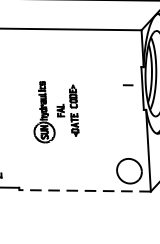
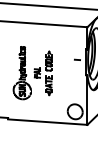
part: (55, 111) -> (32, 73), size x1.43
line: (84, 191) -> (47, 122), dashed -> solid

